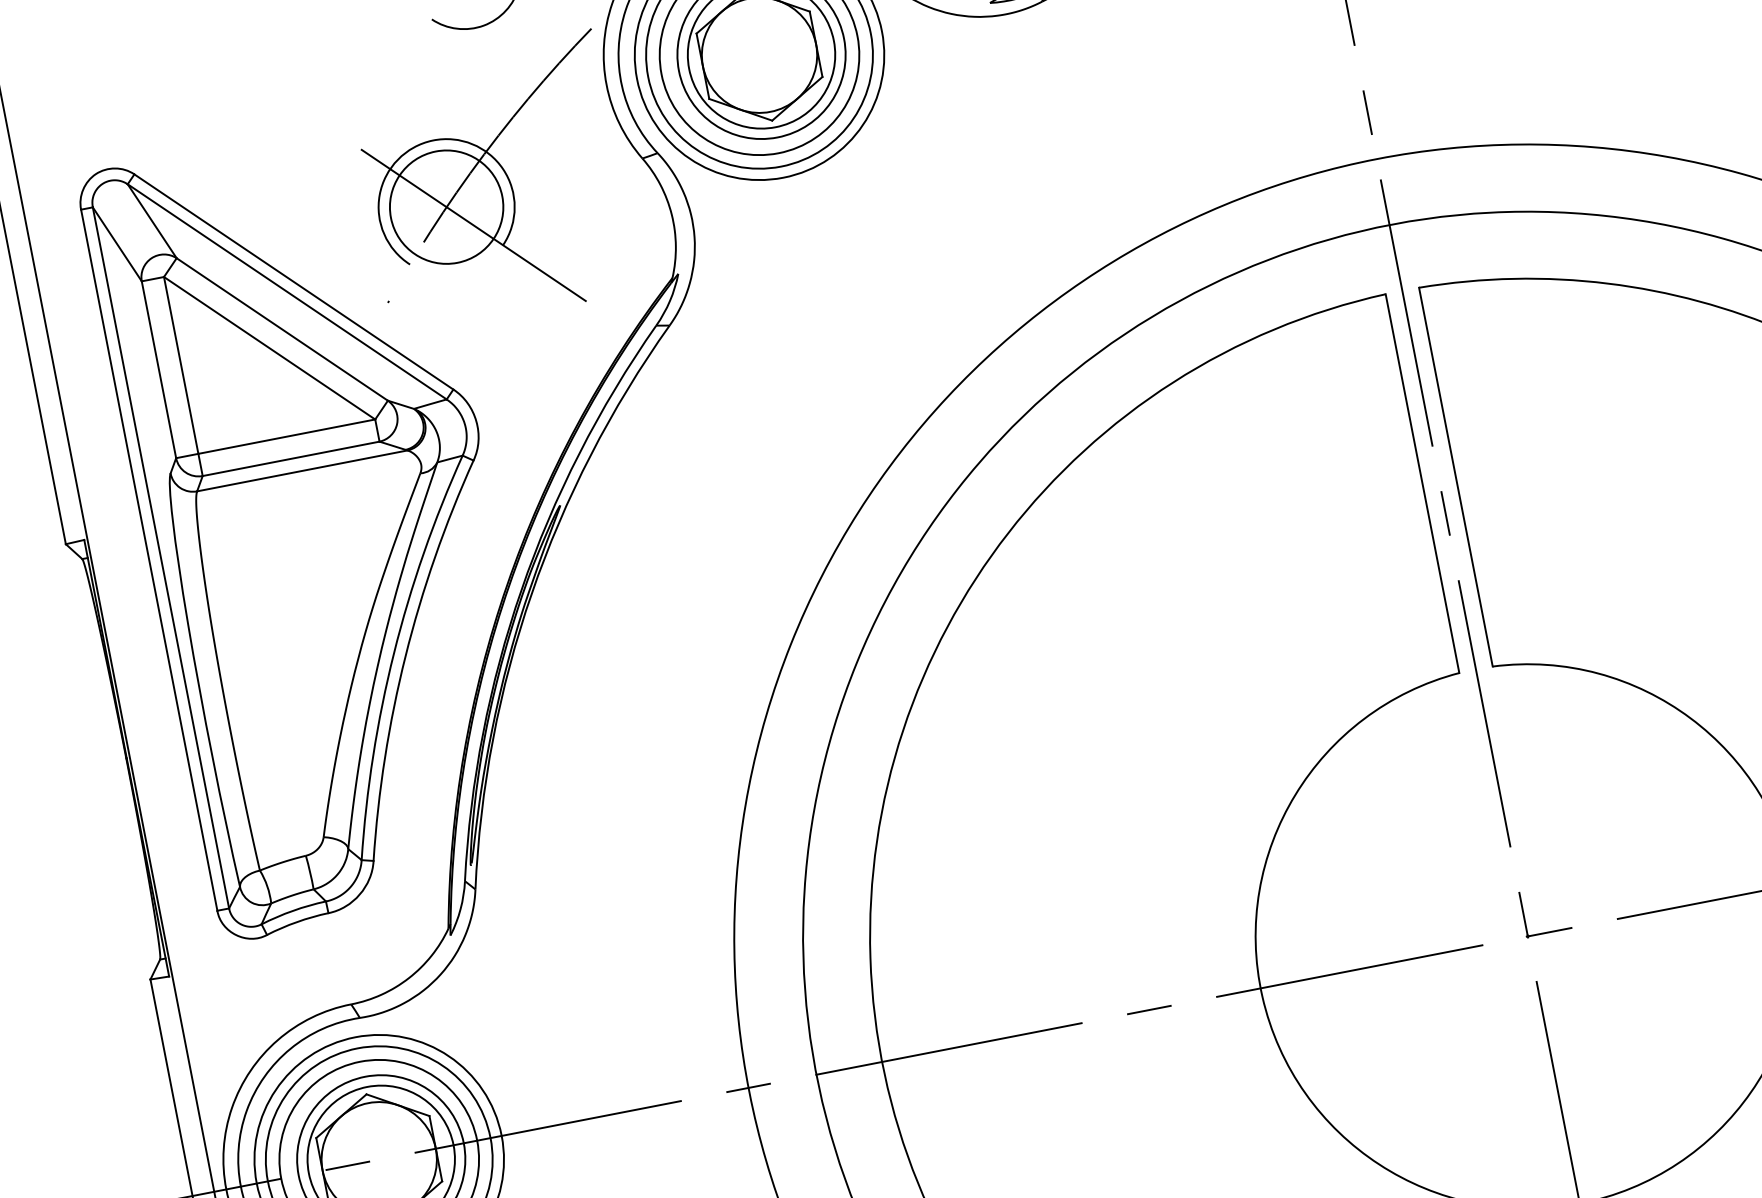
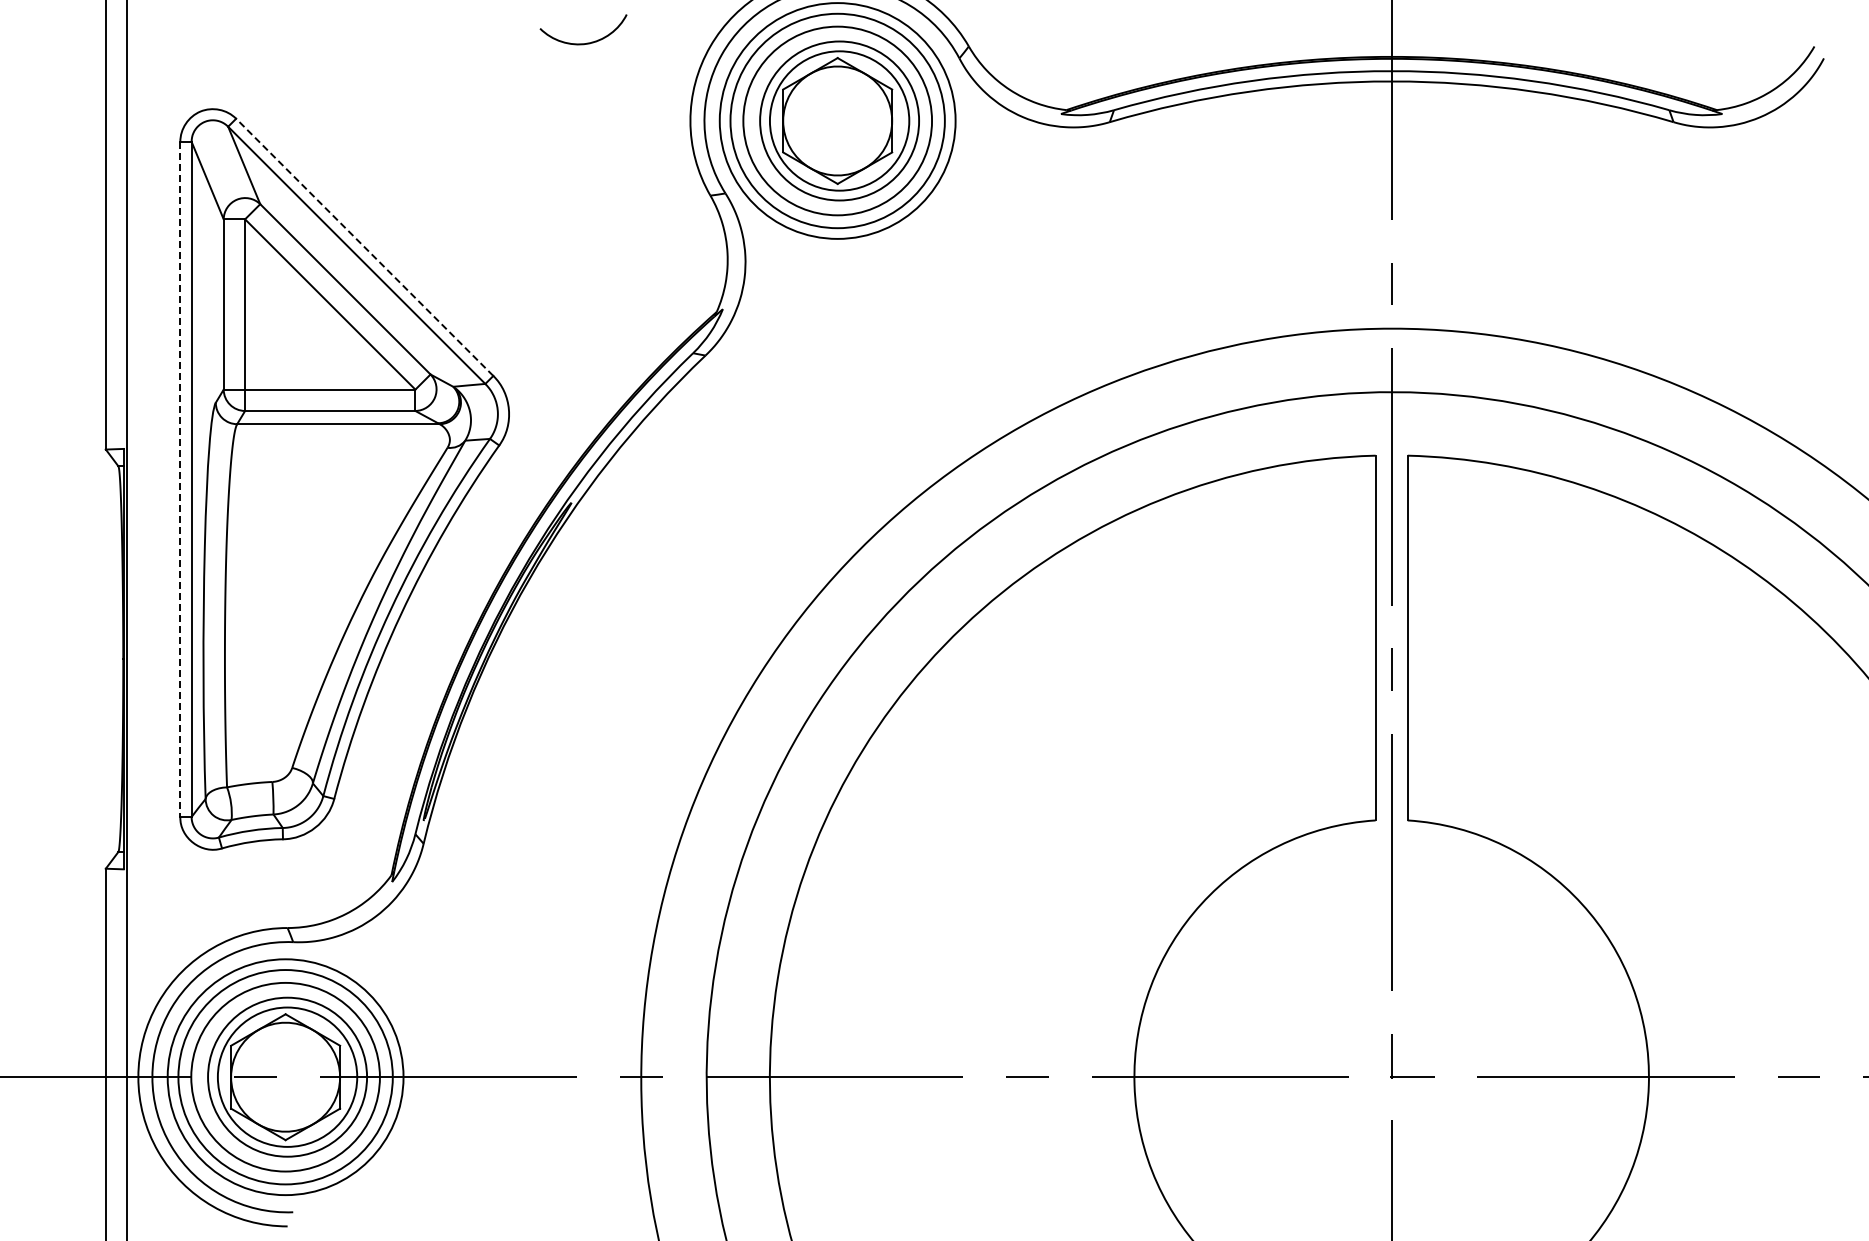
part: (492, 183) -> (566, 191), removed
line: (293, 282) -> (364, 247), solid -> dashed
line: (149, 560) -> (180, 479), solid -> dashed

